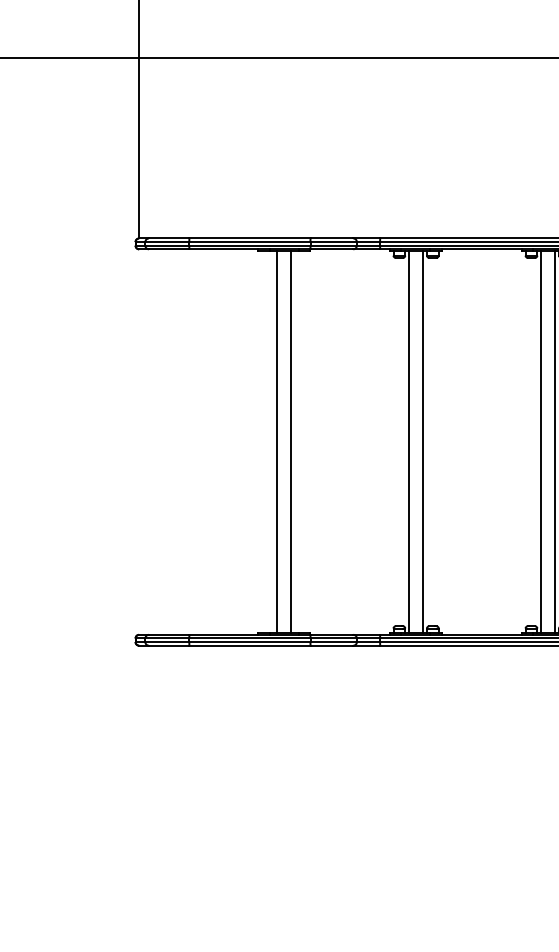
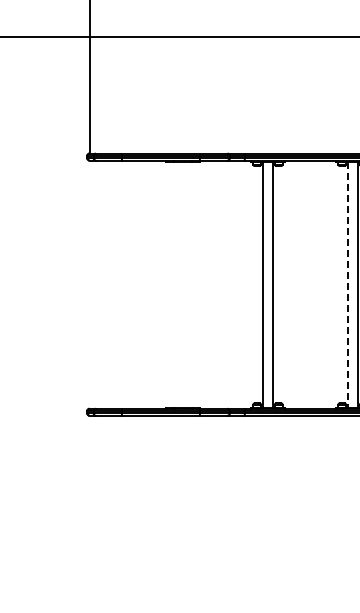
line: (277, 441) -> (178, 284), removed
line: (291, 441) -> (187, 284), removed
line: (541, 441) -> (348, 284), solid -> dashed

